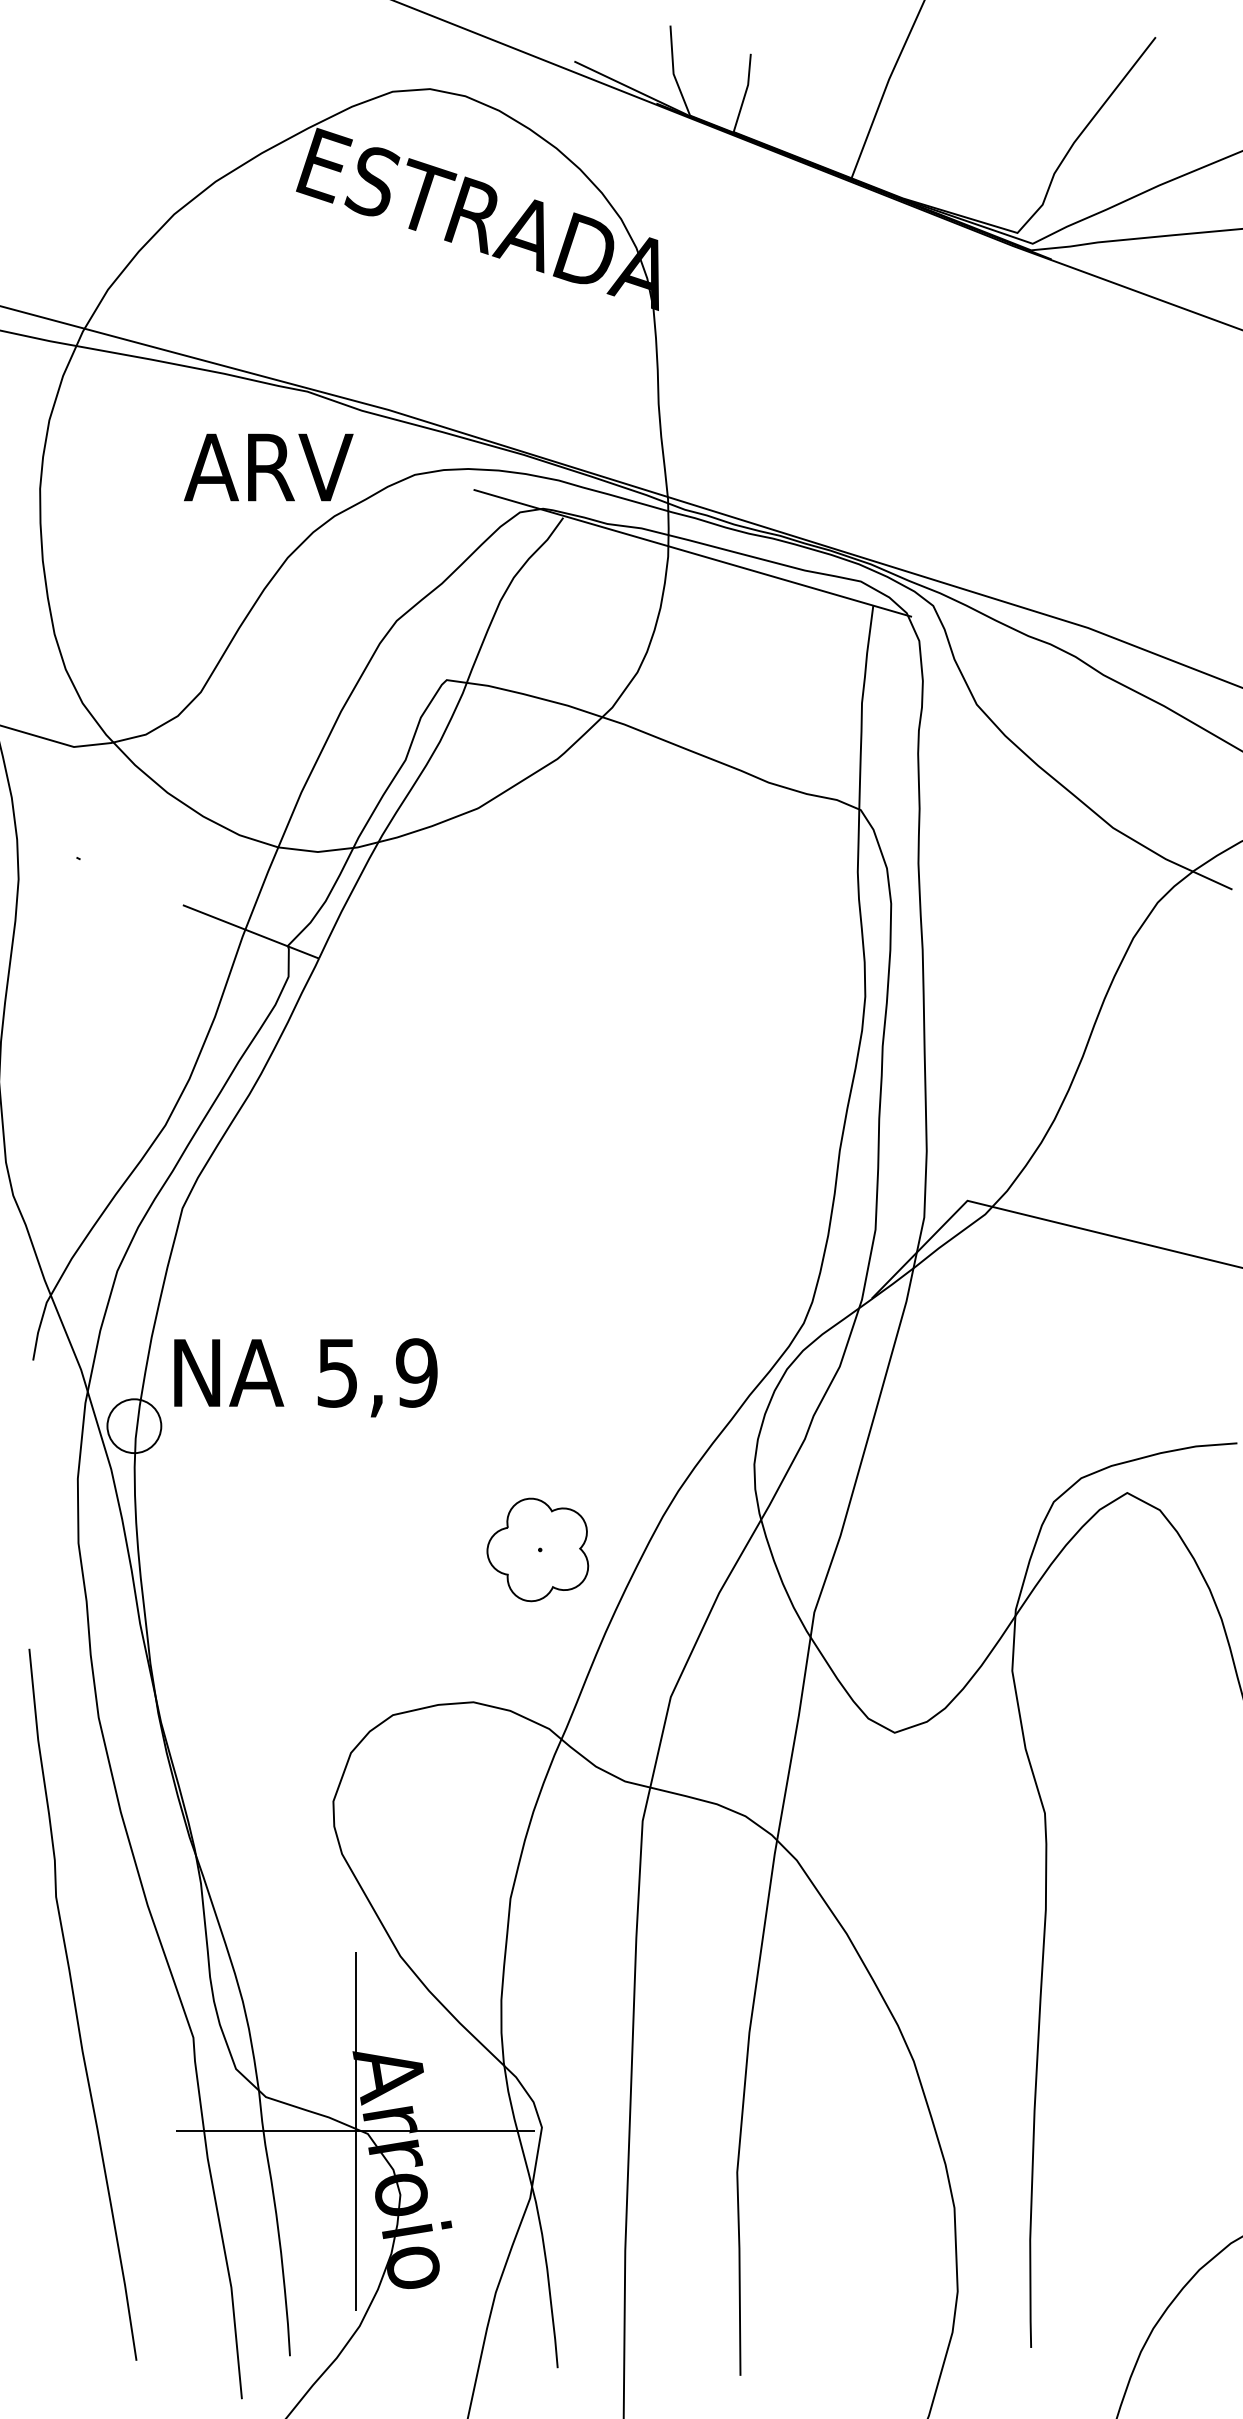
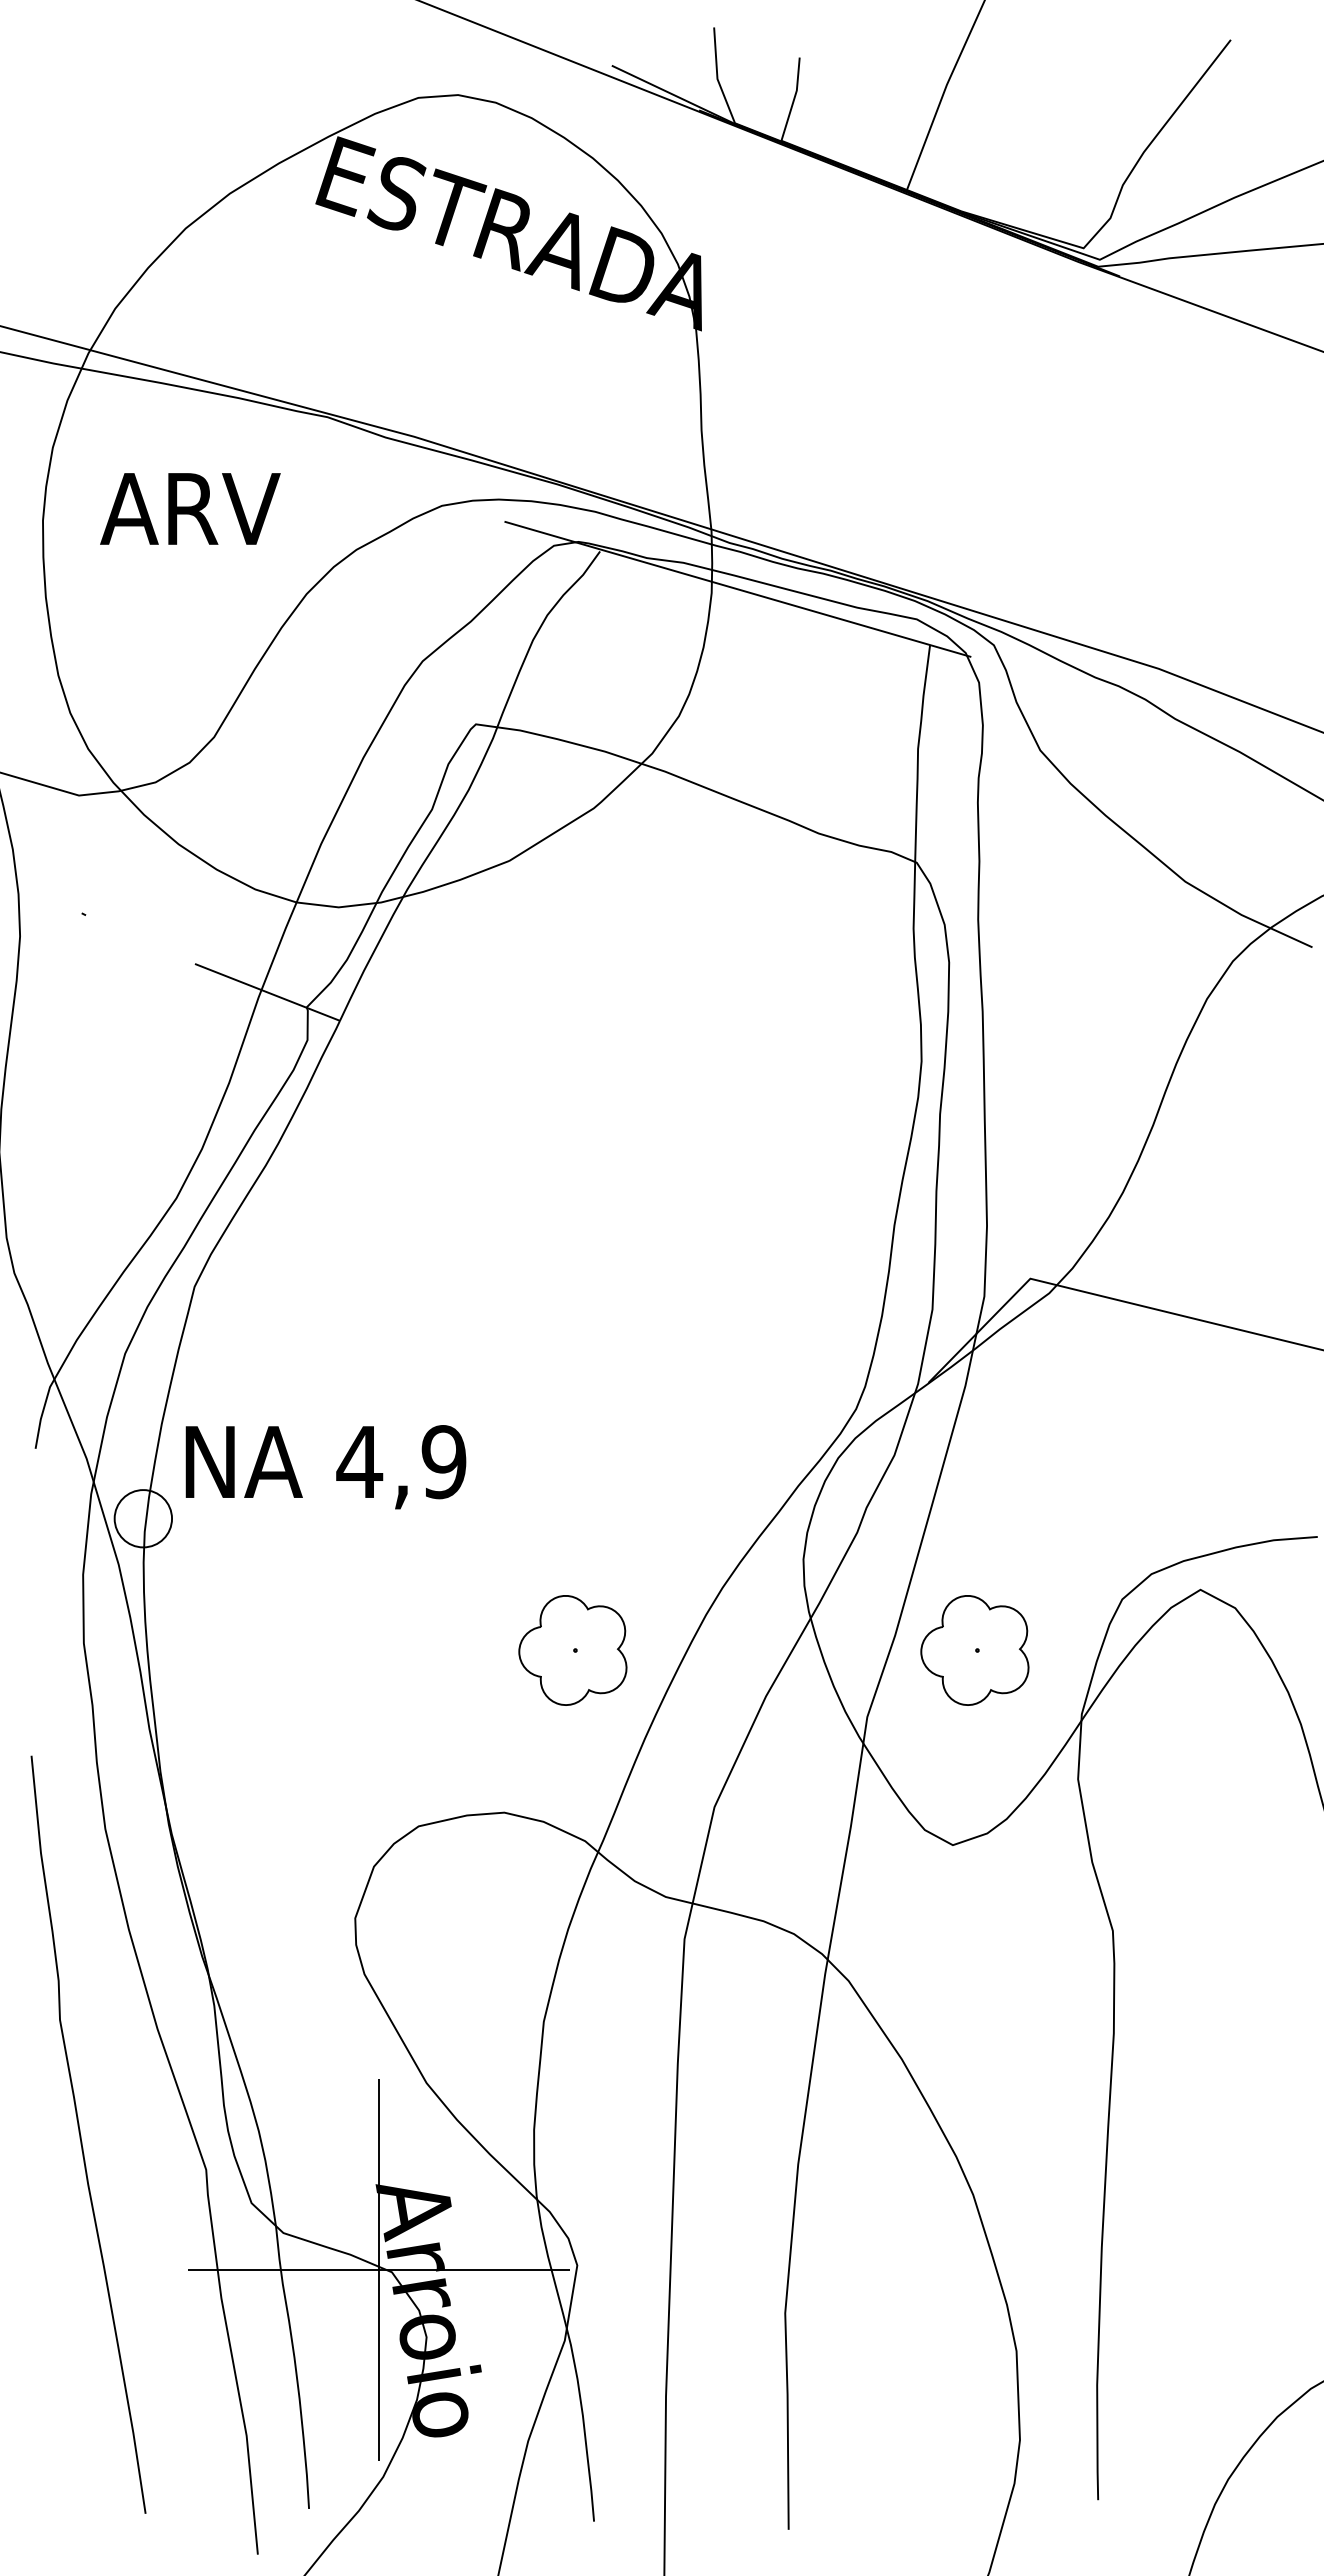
text: (268, 467) -> (190, 508), moved
text: (337, 1373) -> (359, 1462), 5,9 -> 4,9
part: (915, 1549) -> (974, 1650), added

